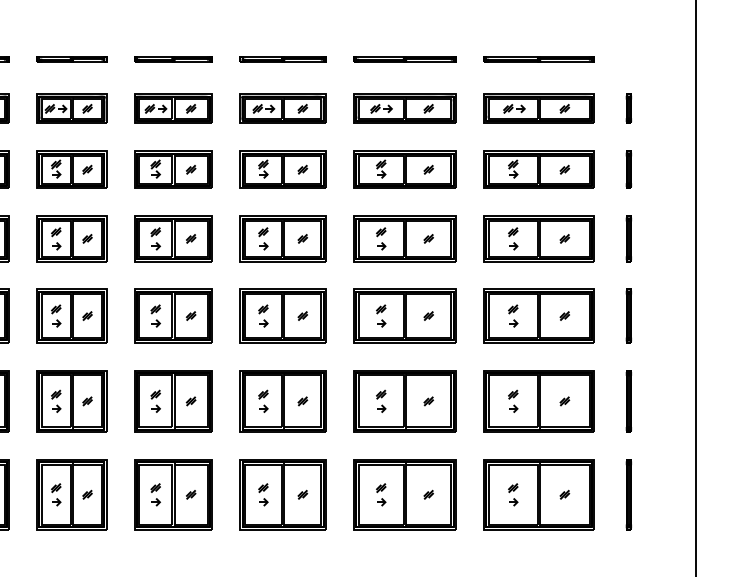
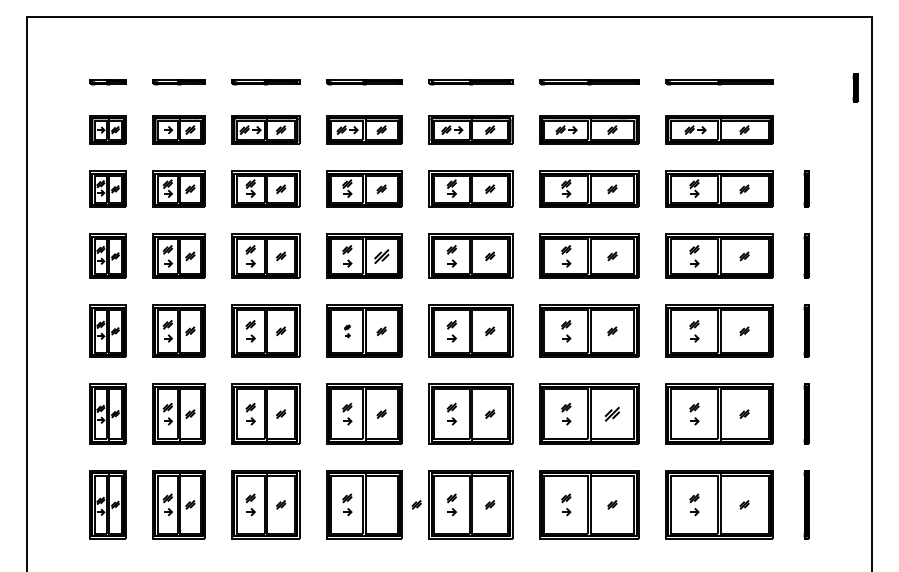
part: (628, 108) -> (855, 87), moved
part: (190, 237) -> (381, 255), size x1.6
part: (155, 316) -> (347, 331), size x0.6
part: (428, 400) -> (612, 413), size x1.6
part: (190, 494) -> (416, 504), moved

